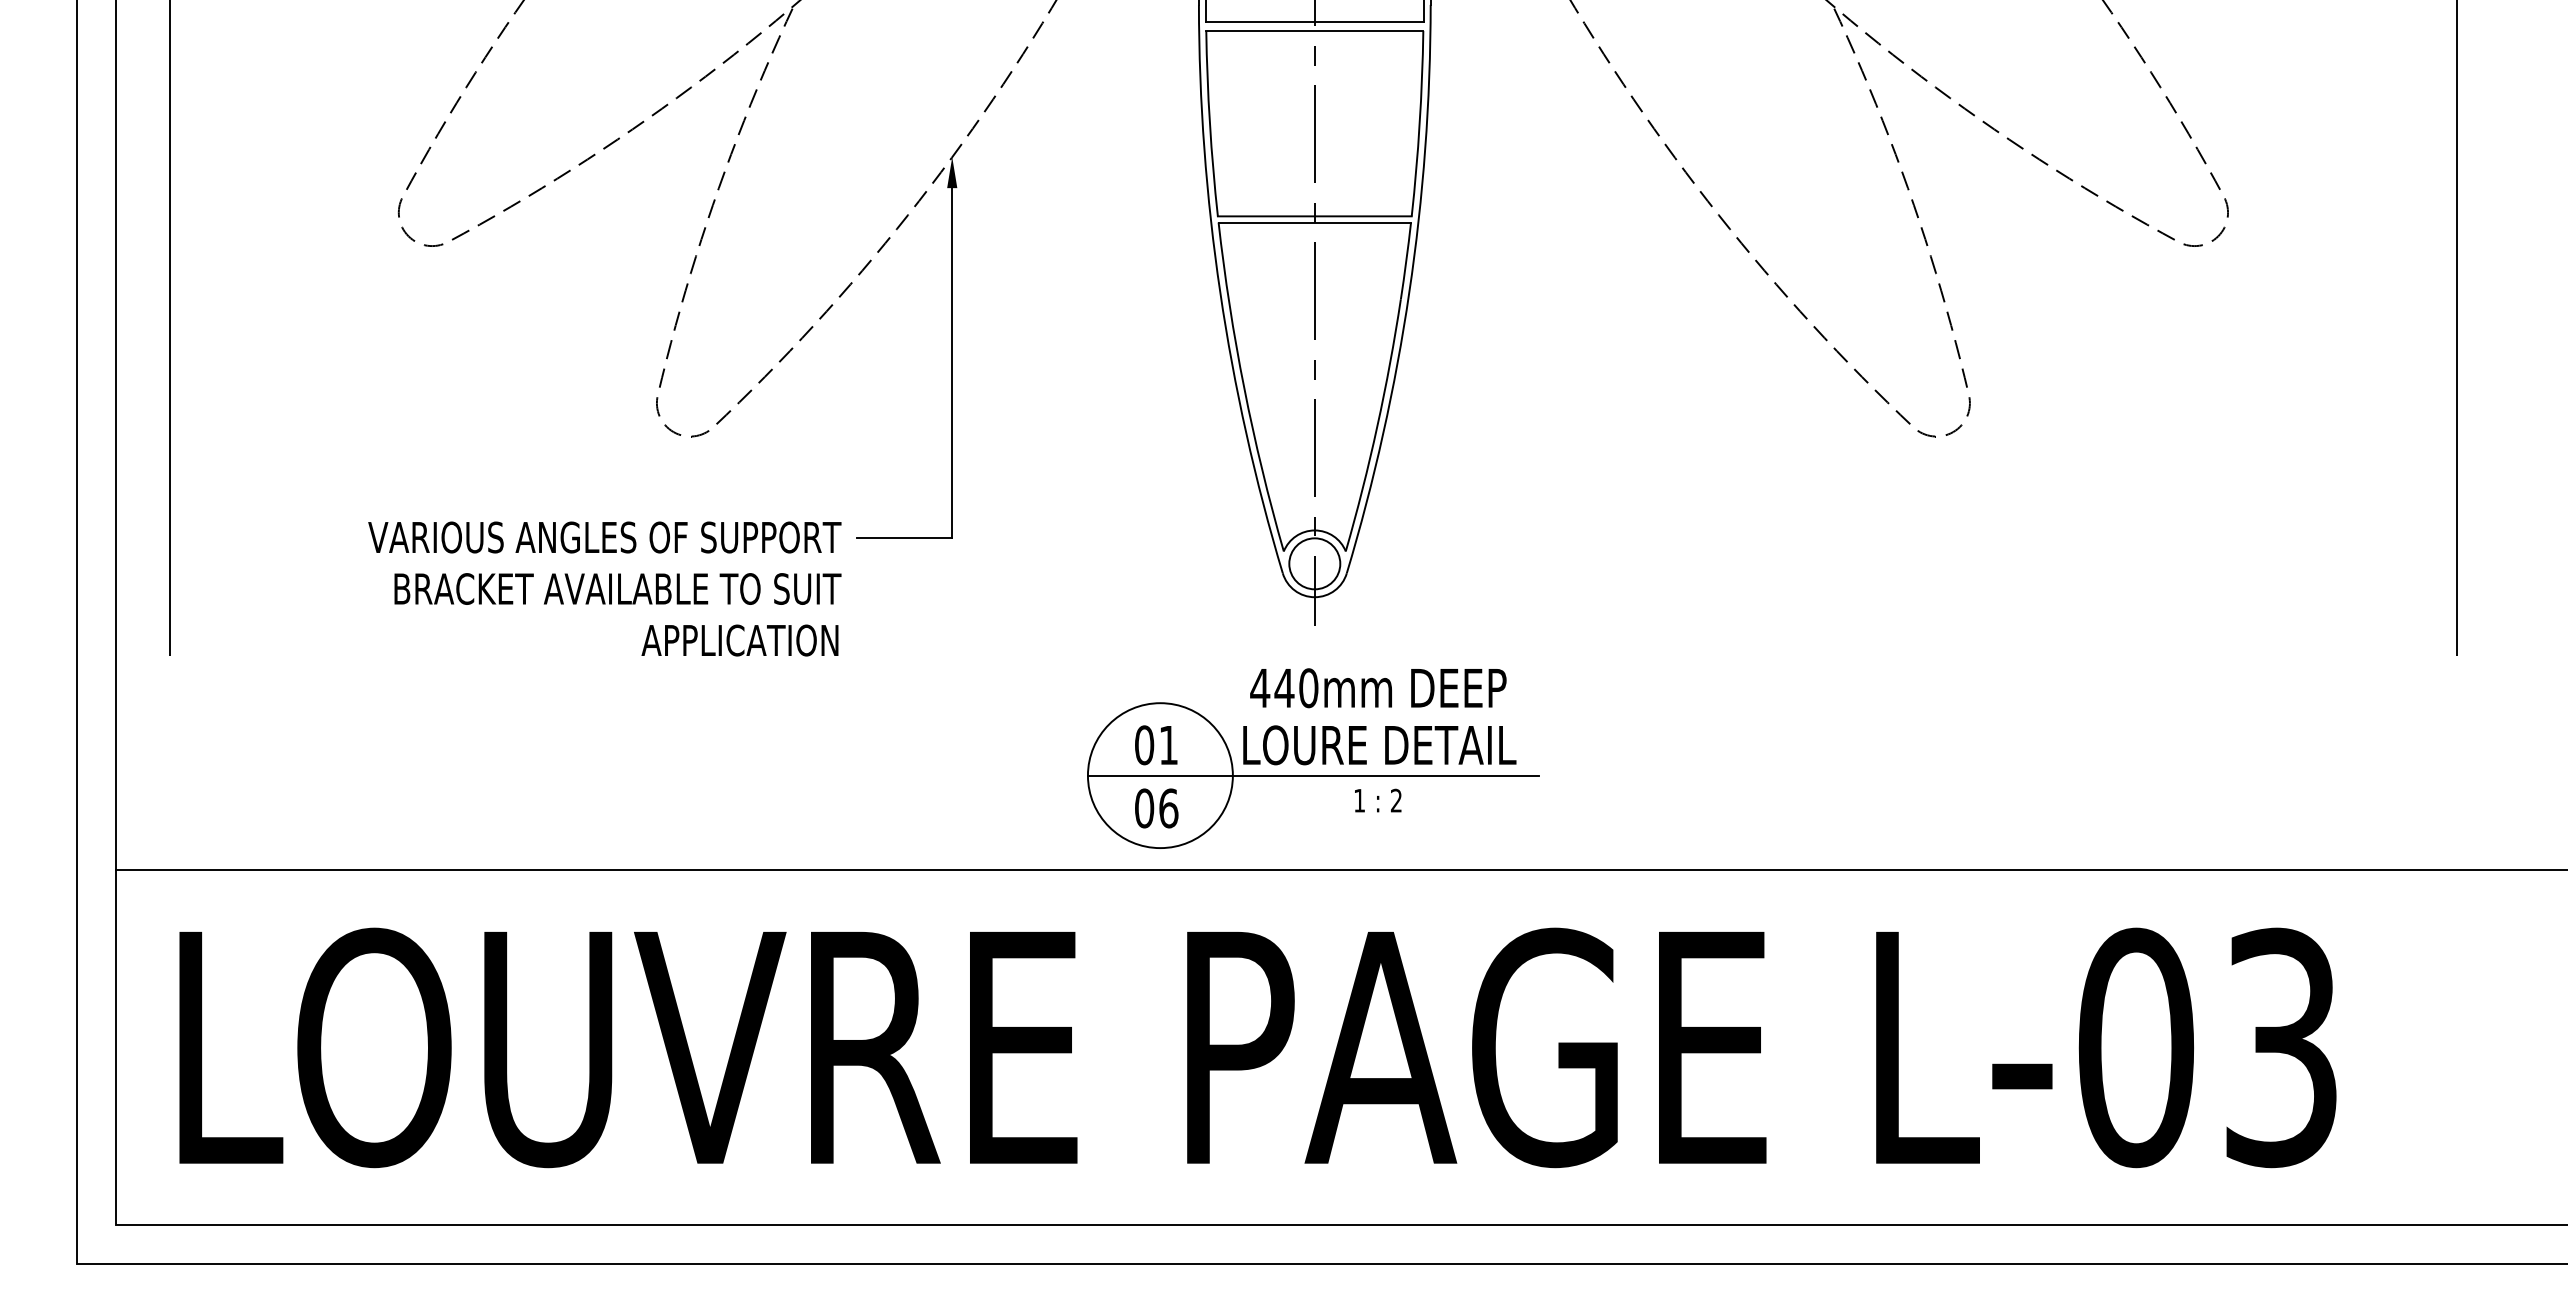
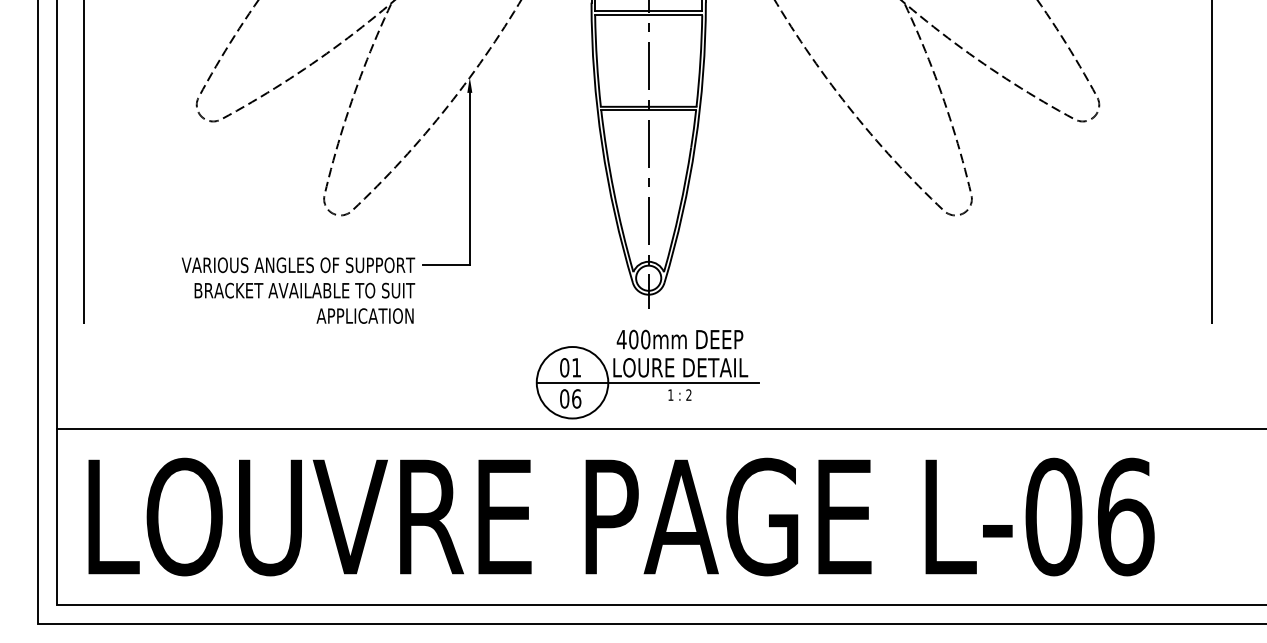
text: (1284, 687) -> (633, 339), 440mm -> 400mm
text: (2283, 1046) -> (1126, 516), L-03 -> L-06

